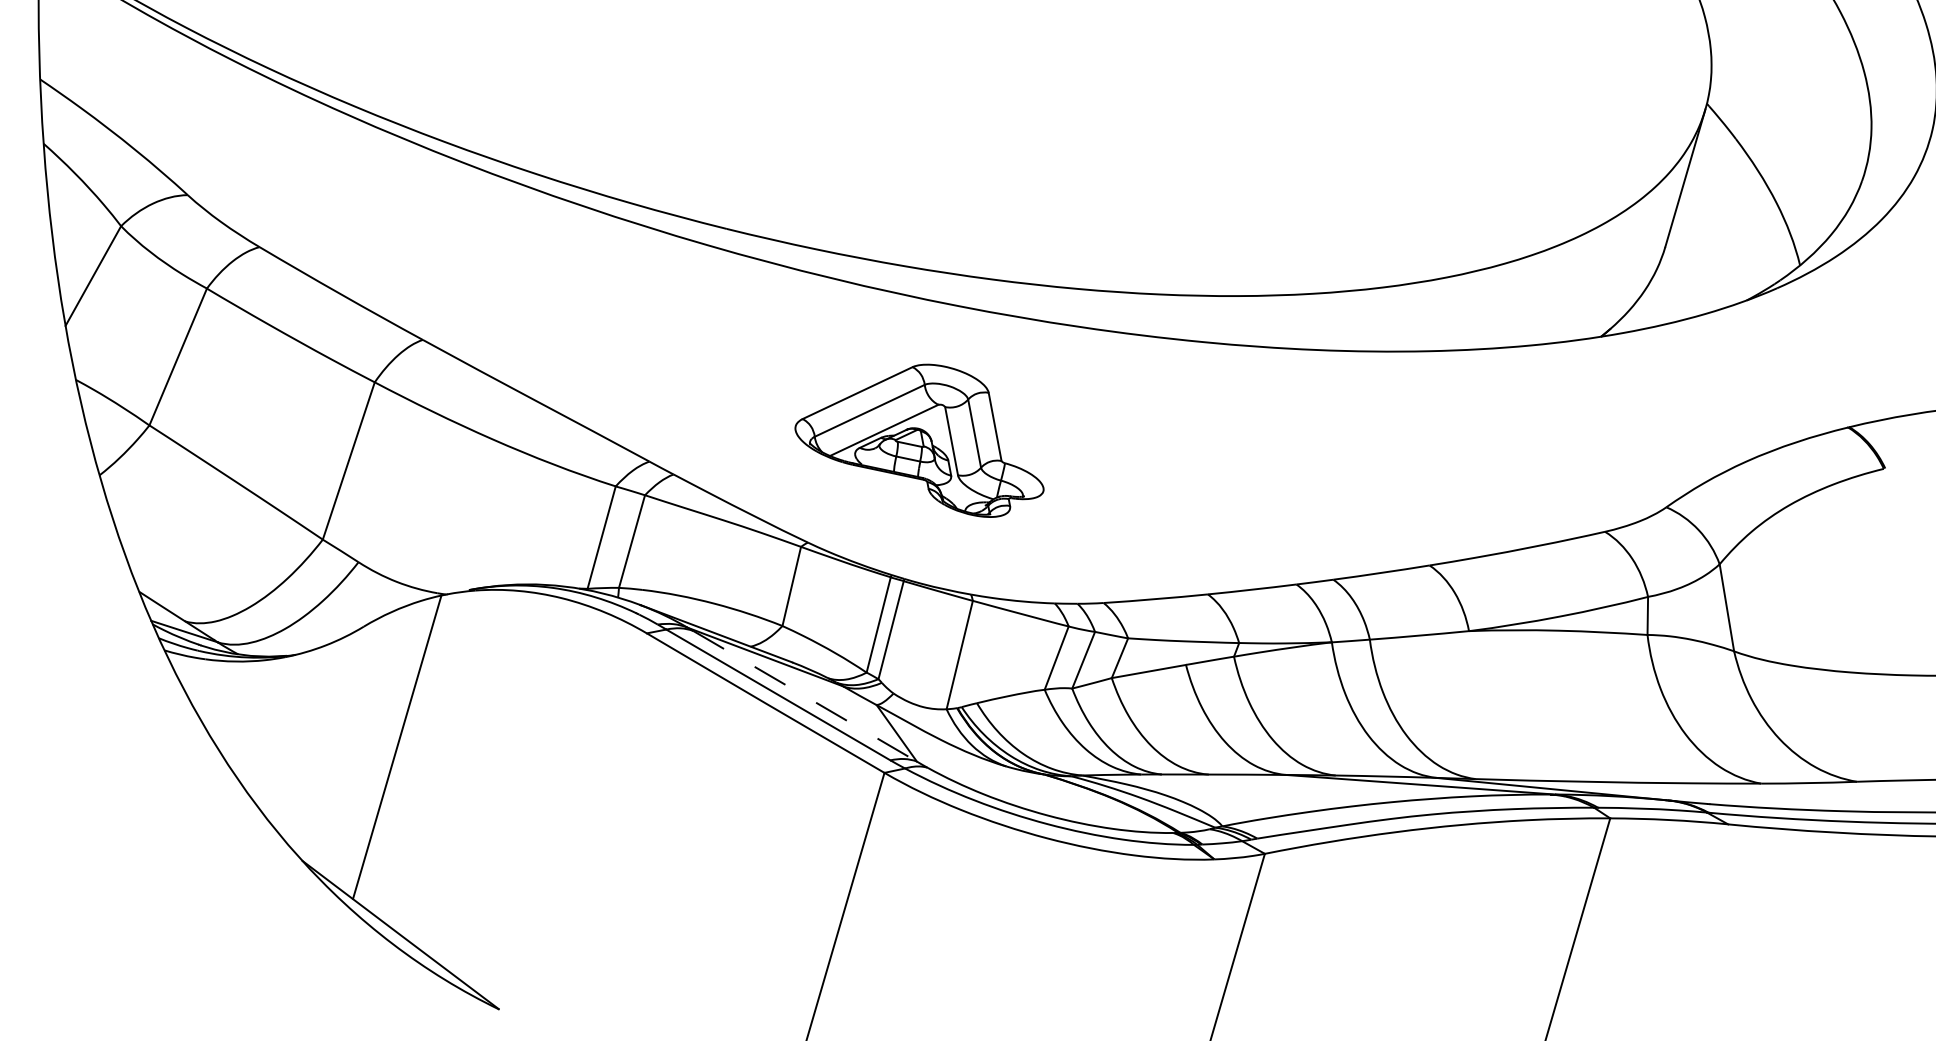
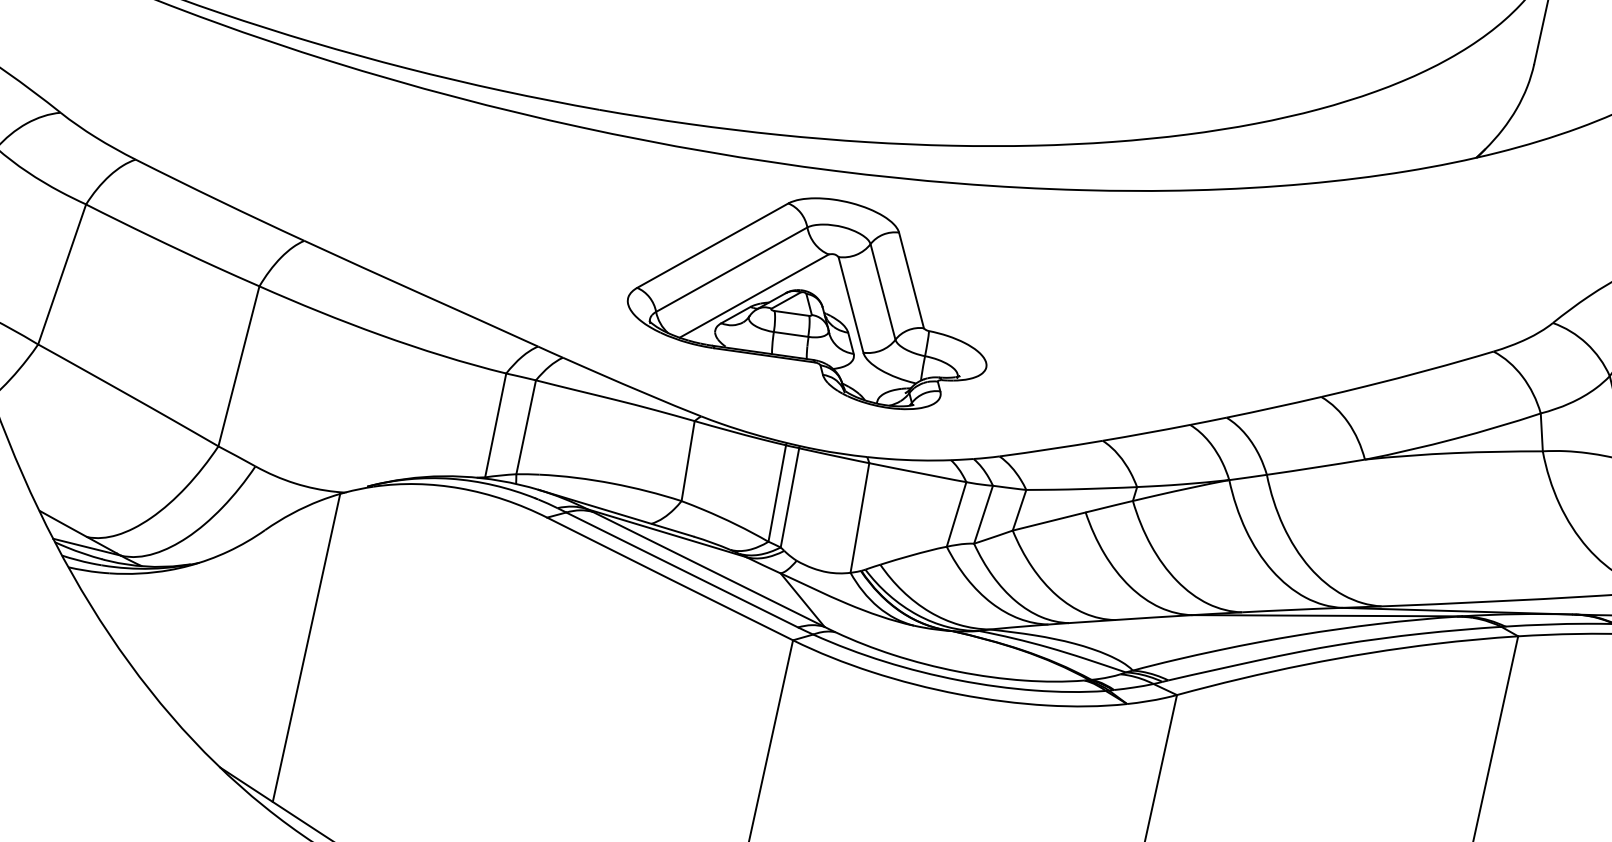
part: (919, 440) -> (805, 307), size x1.43
line: (805, 696) -> (709, 569), dashed -> solid

